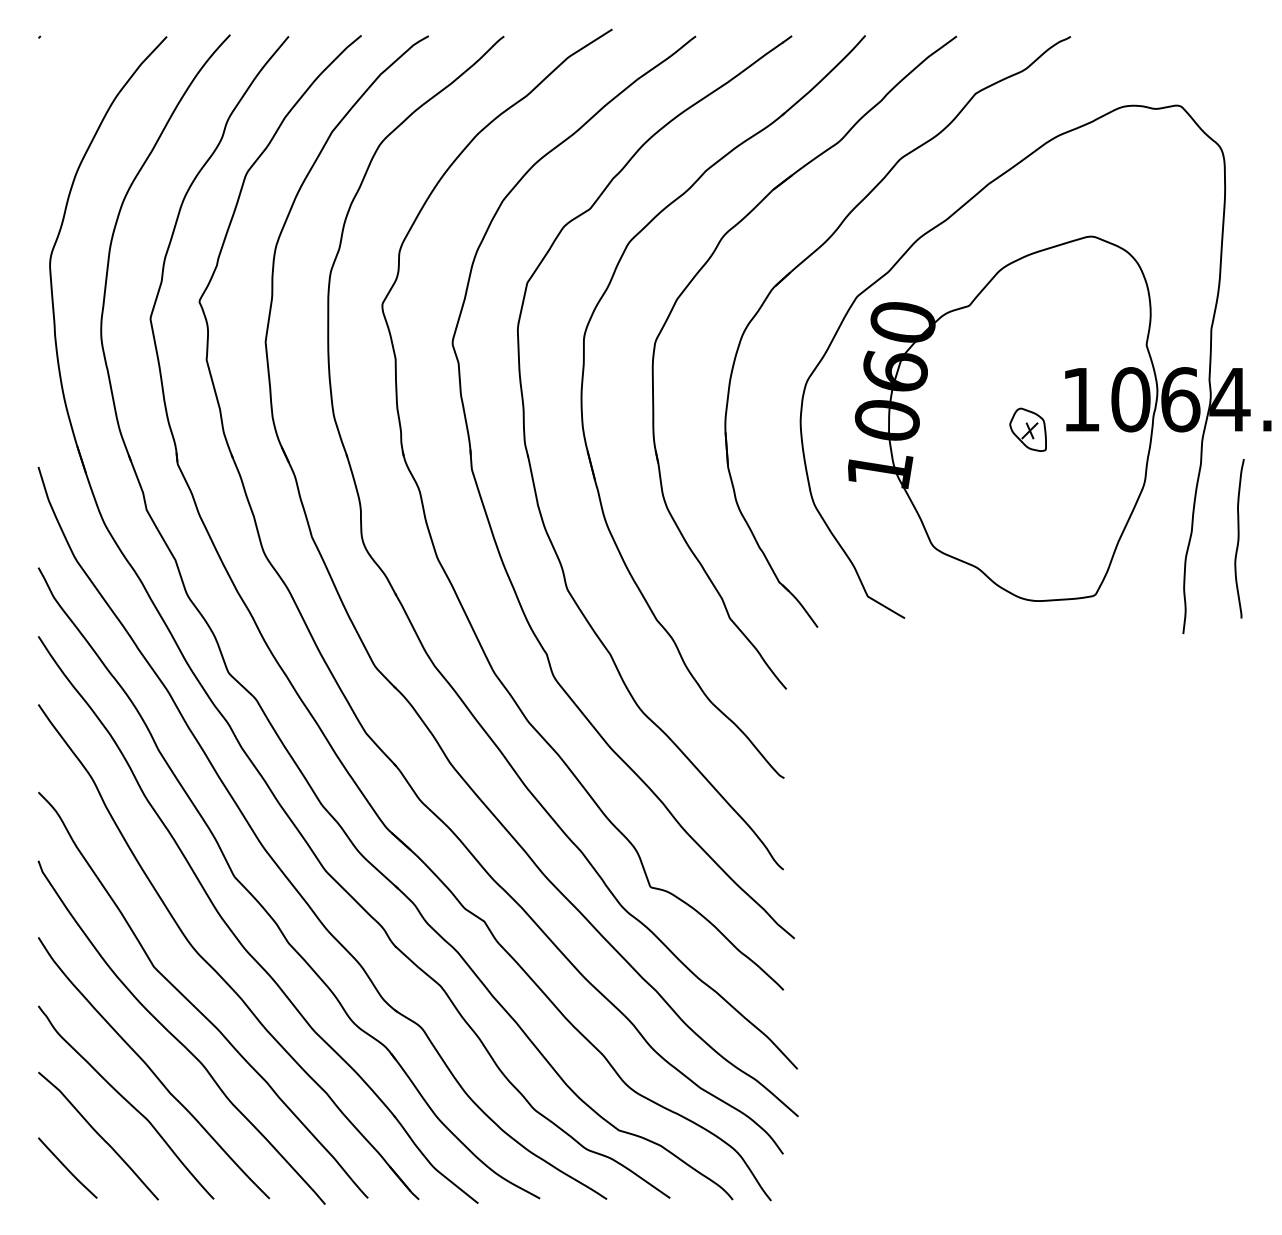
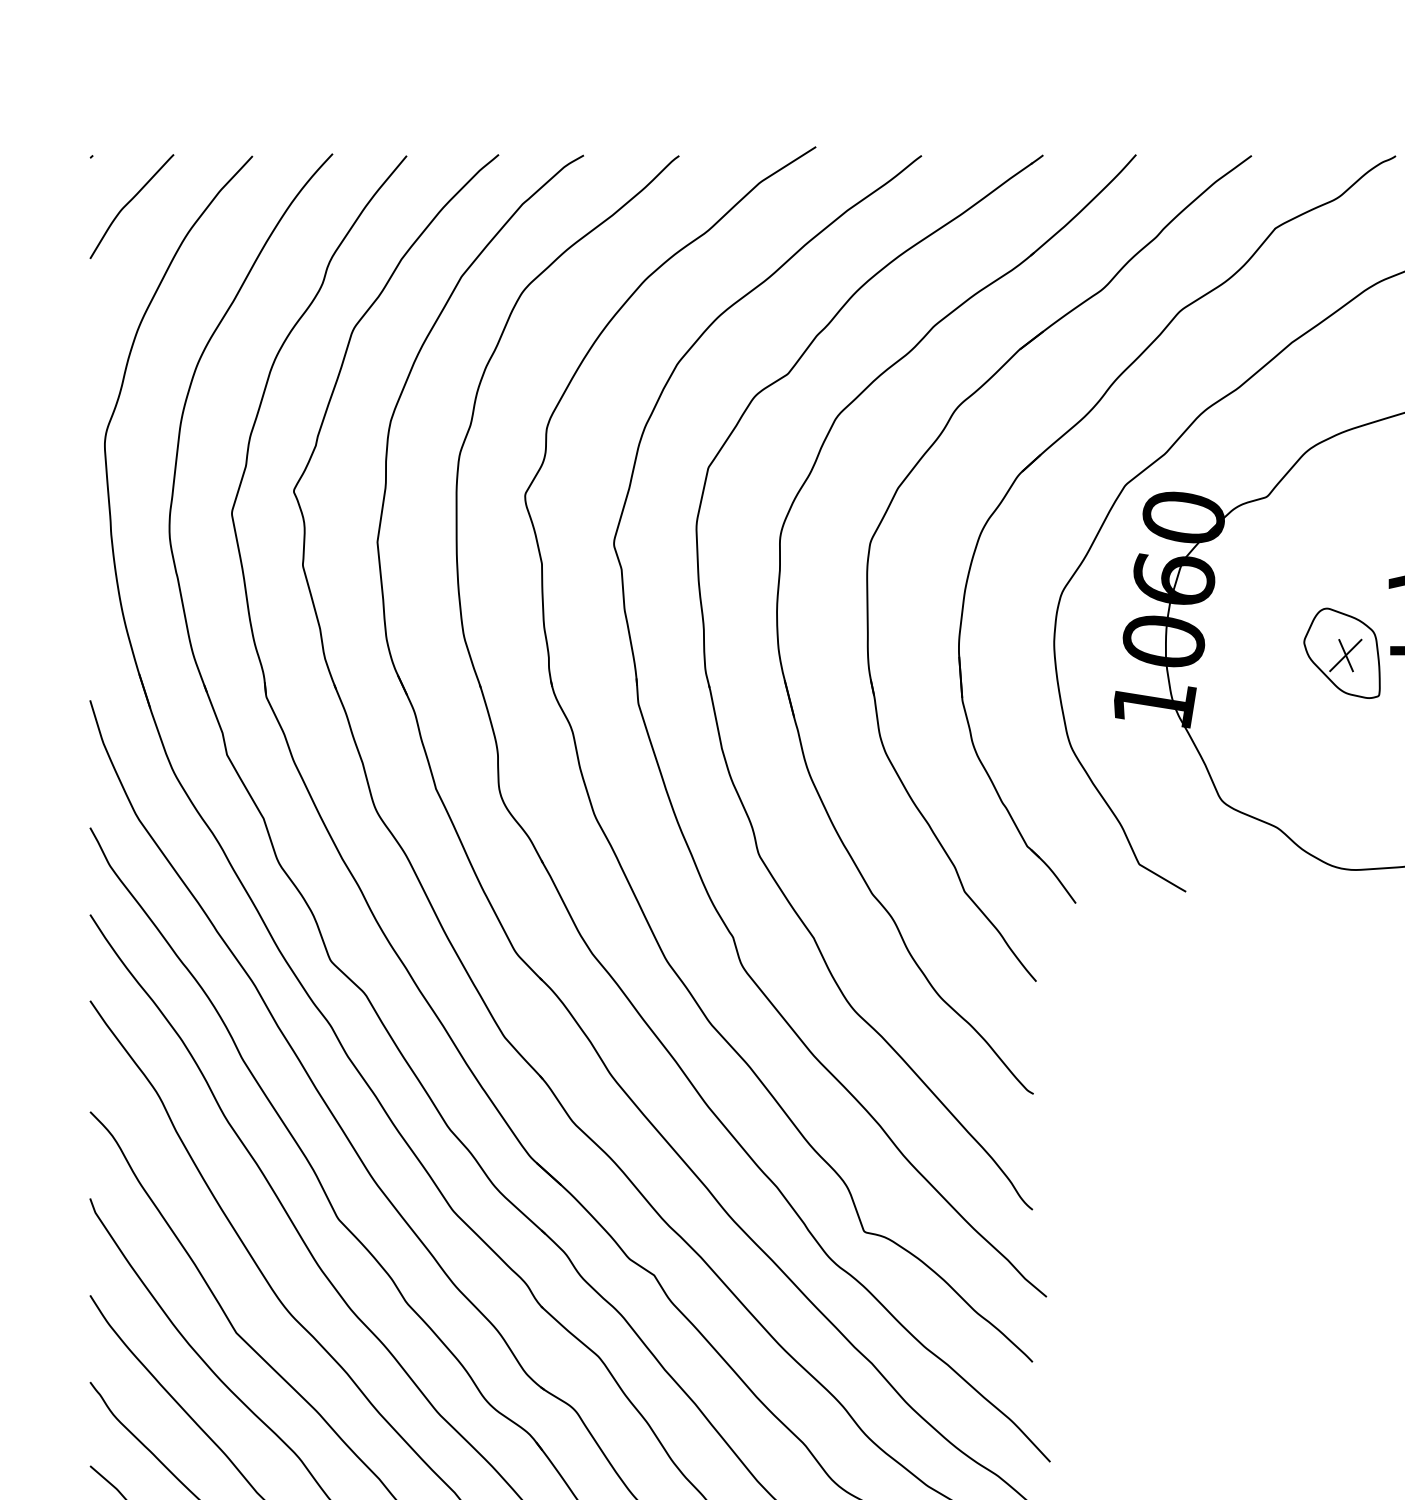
curve: (69, 74) -> (129, 203), added
part: (1027, 429) -> (1341, 652), size x1.67

